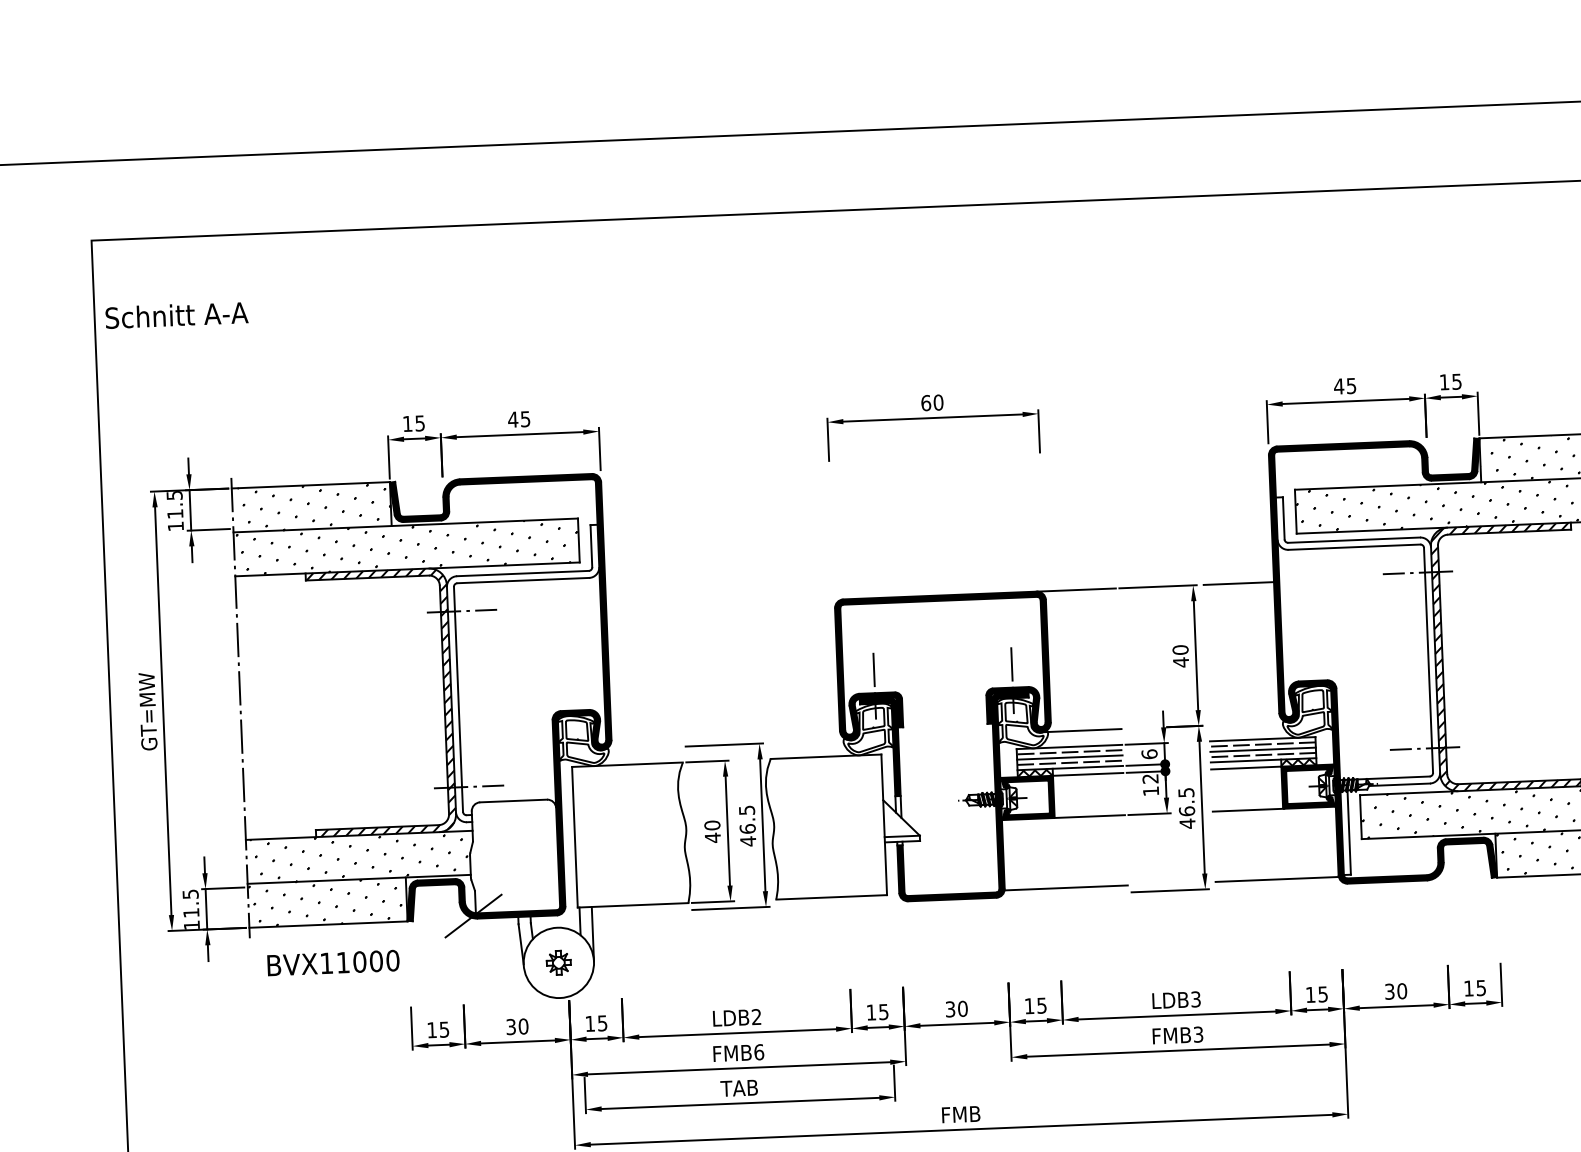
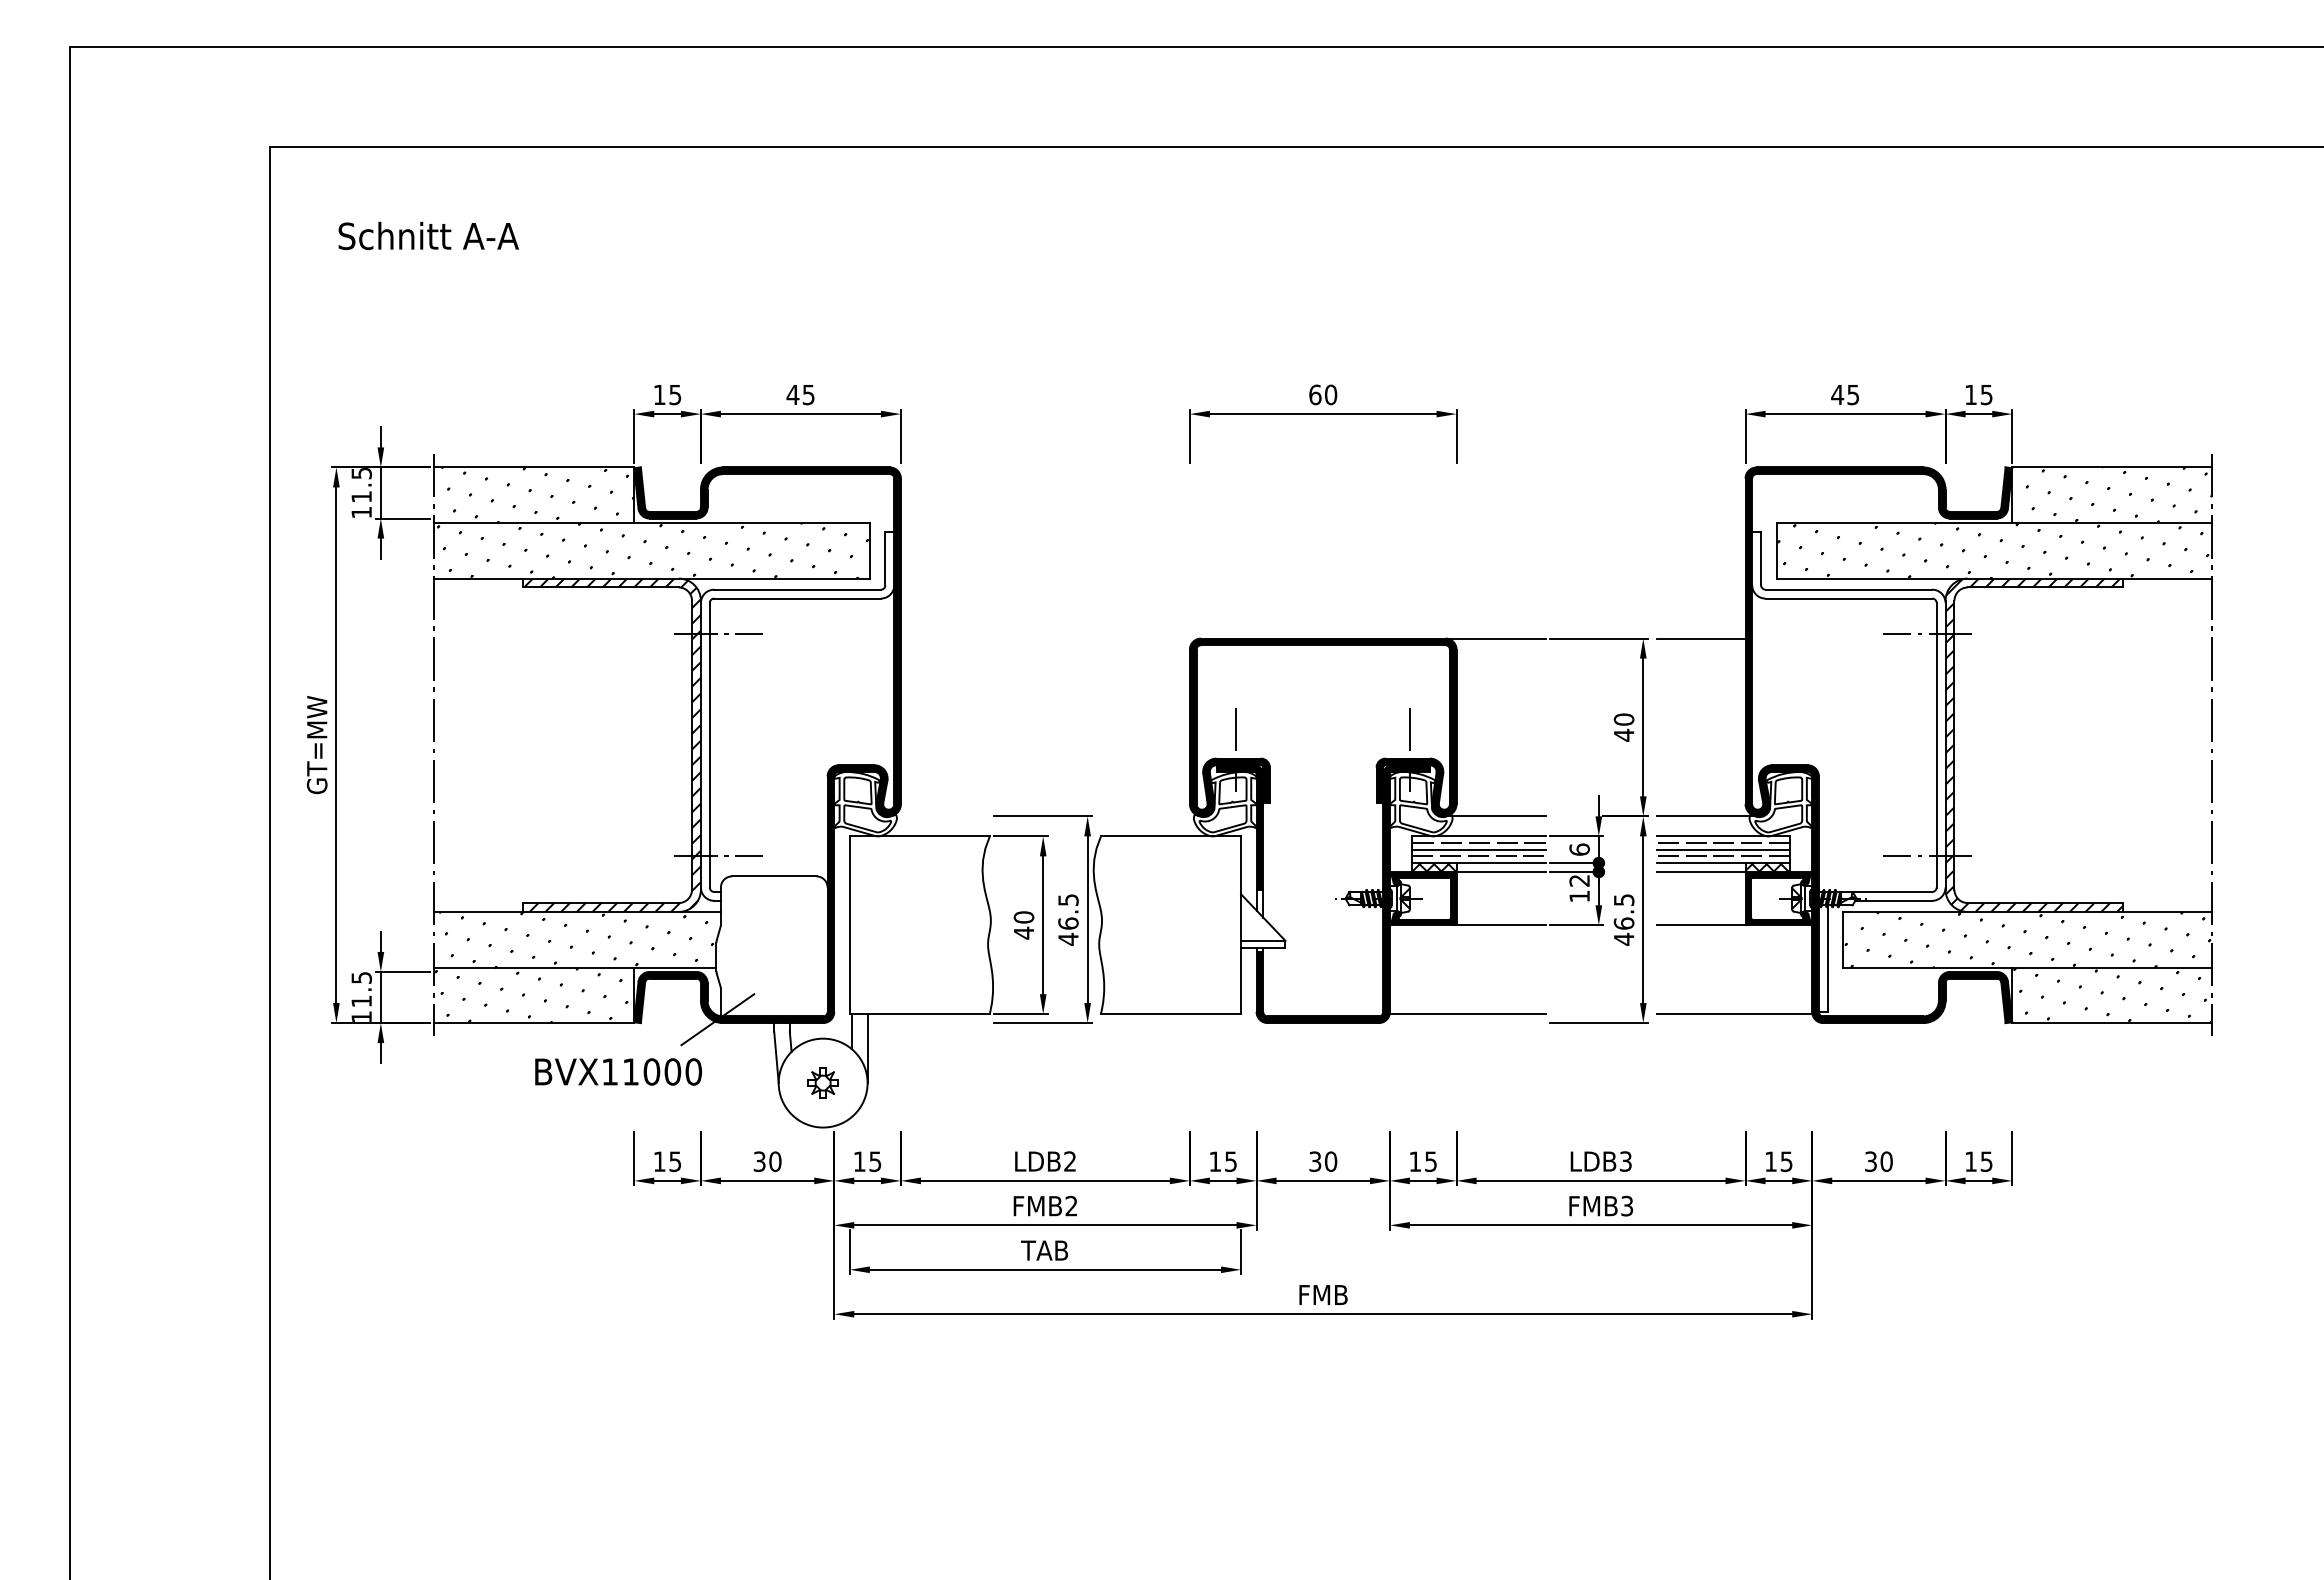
text: (176, 314) -> (428, 235), moved
line: (1248, 724) -> (1706, 816), added
text: (333, 962) -> (618, 1071), moved
text: (759, 1051) -> (1071, 1205), FMB6 -> FMB2

